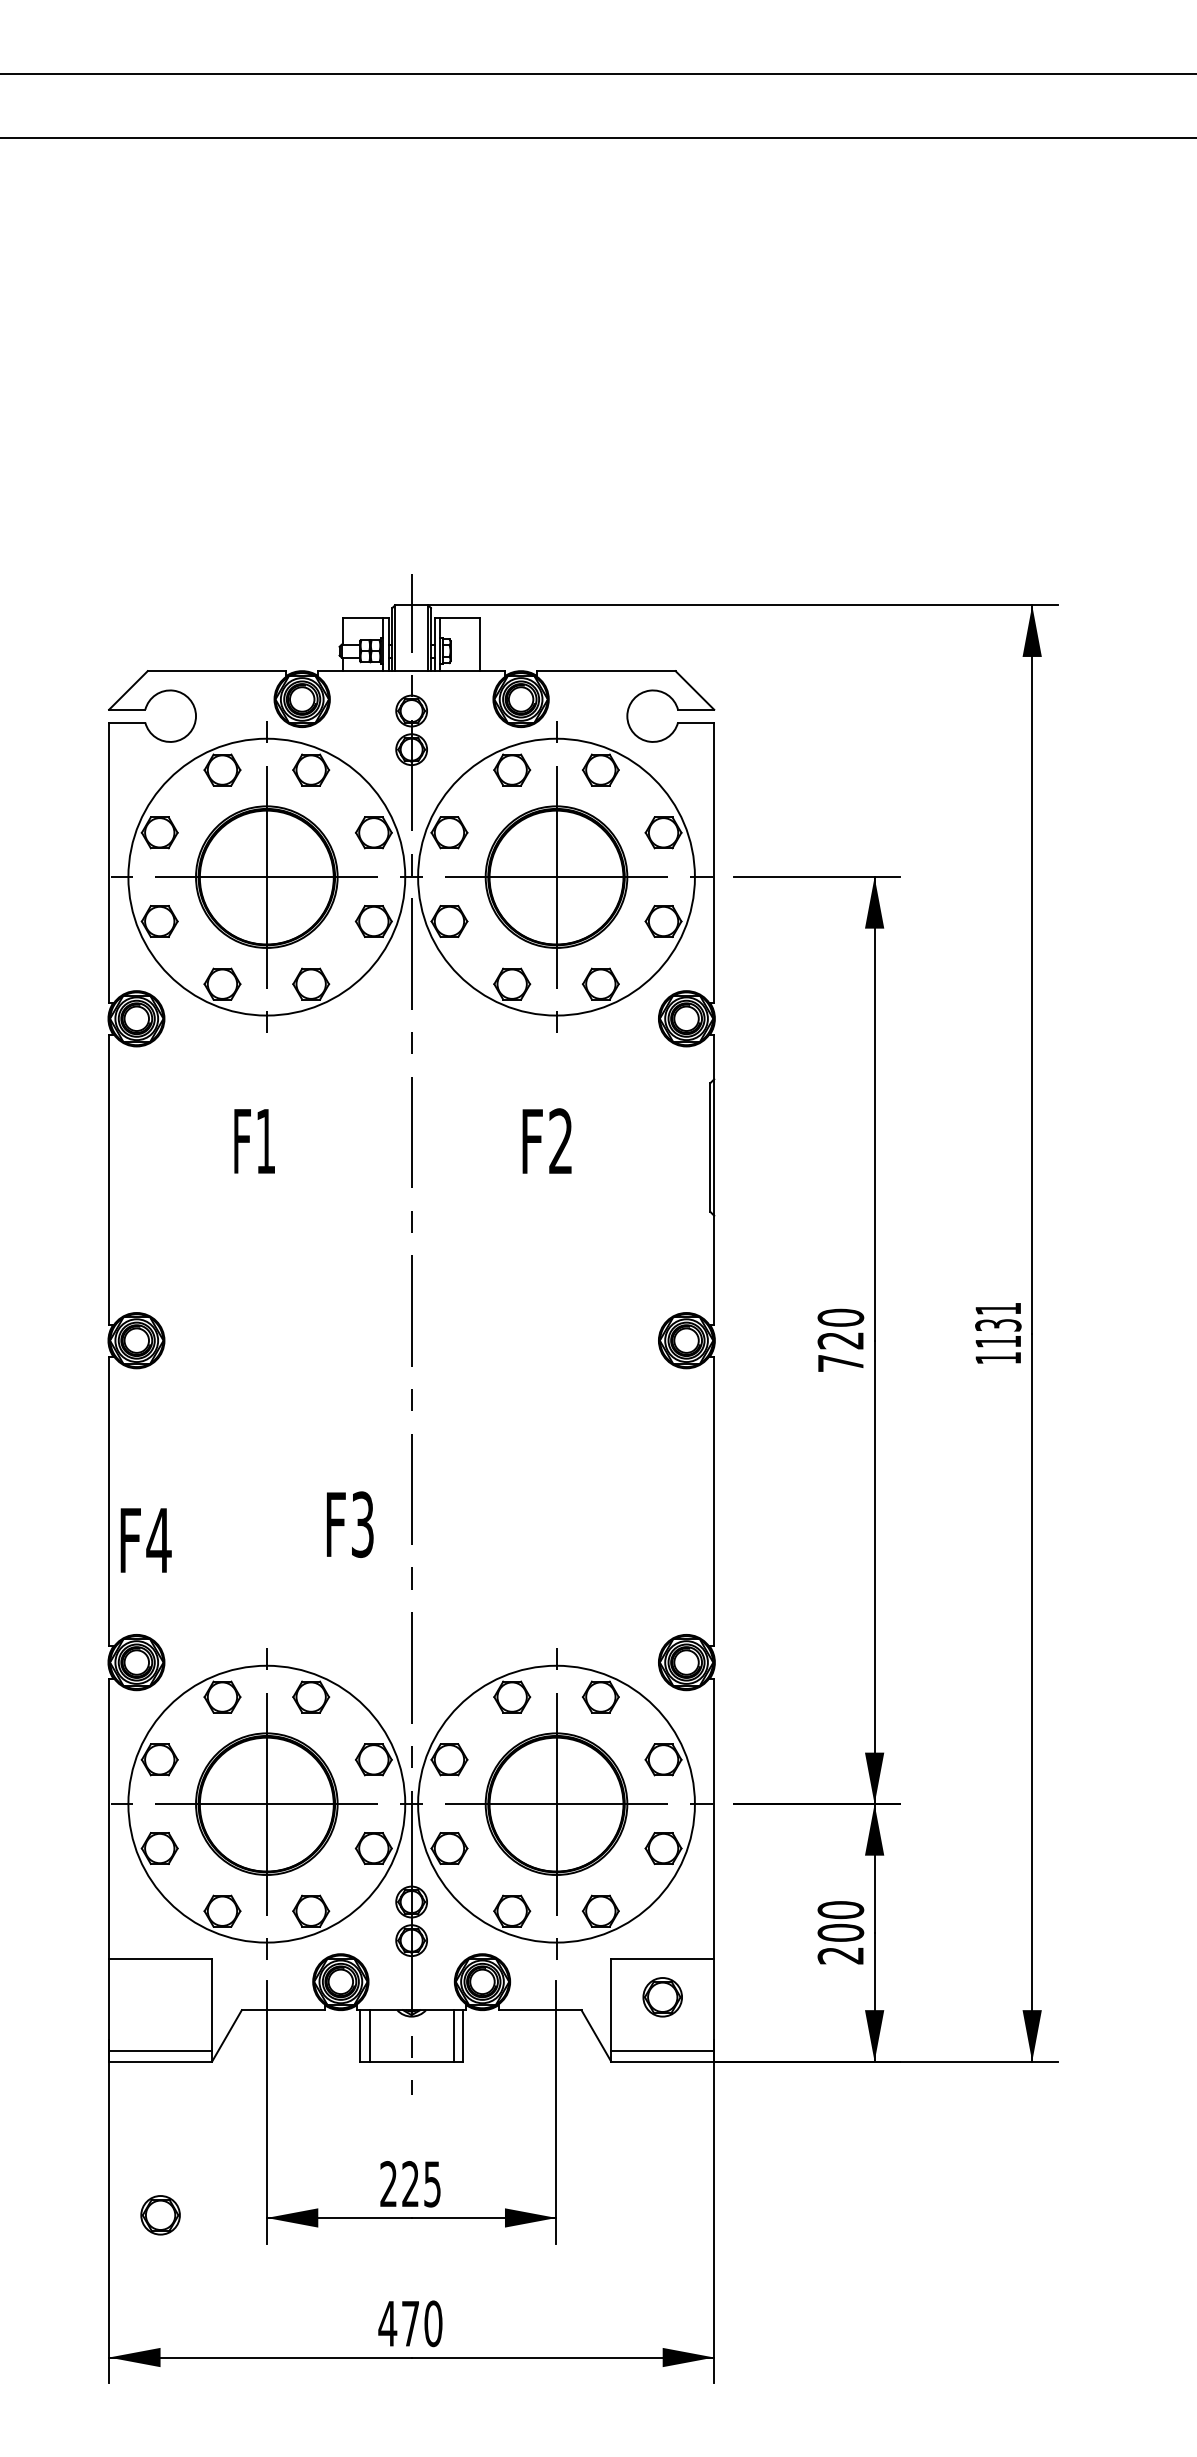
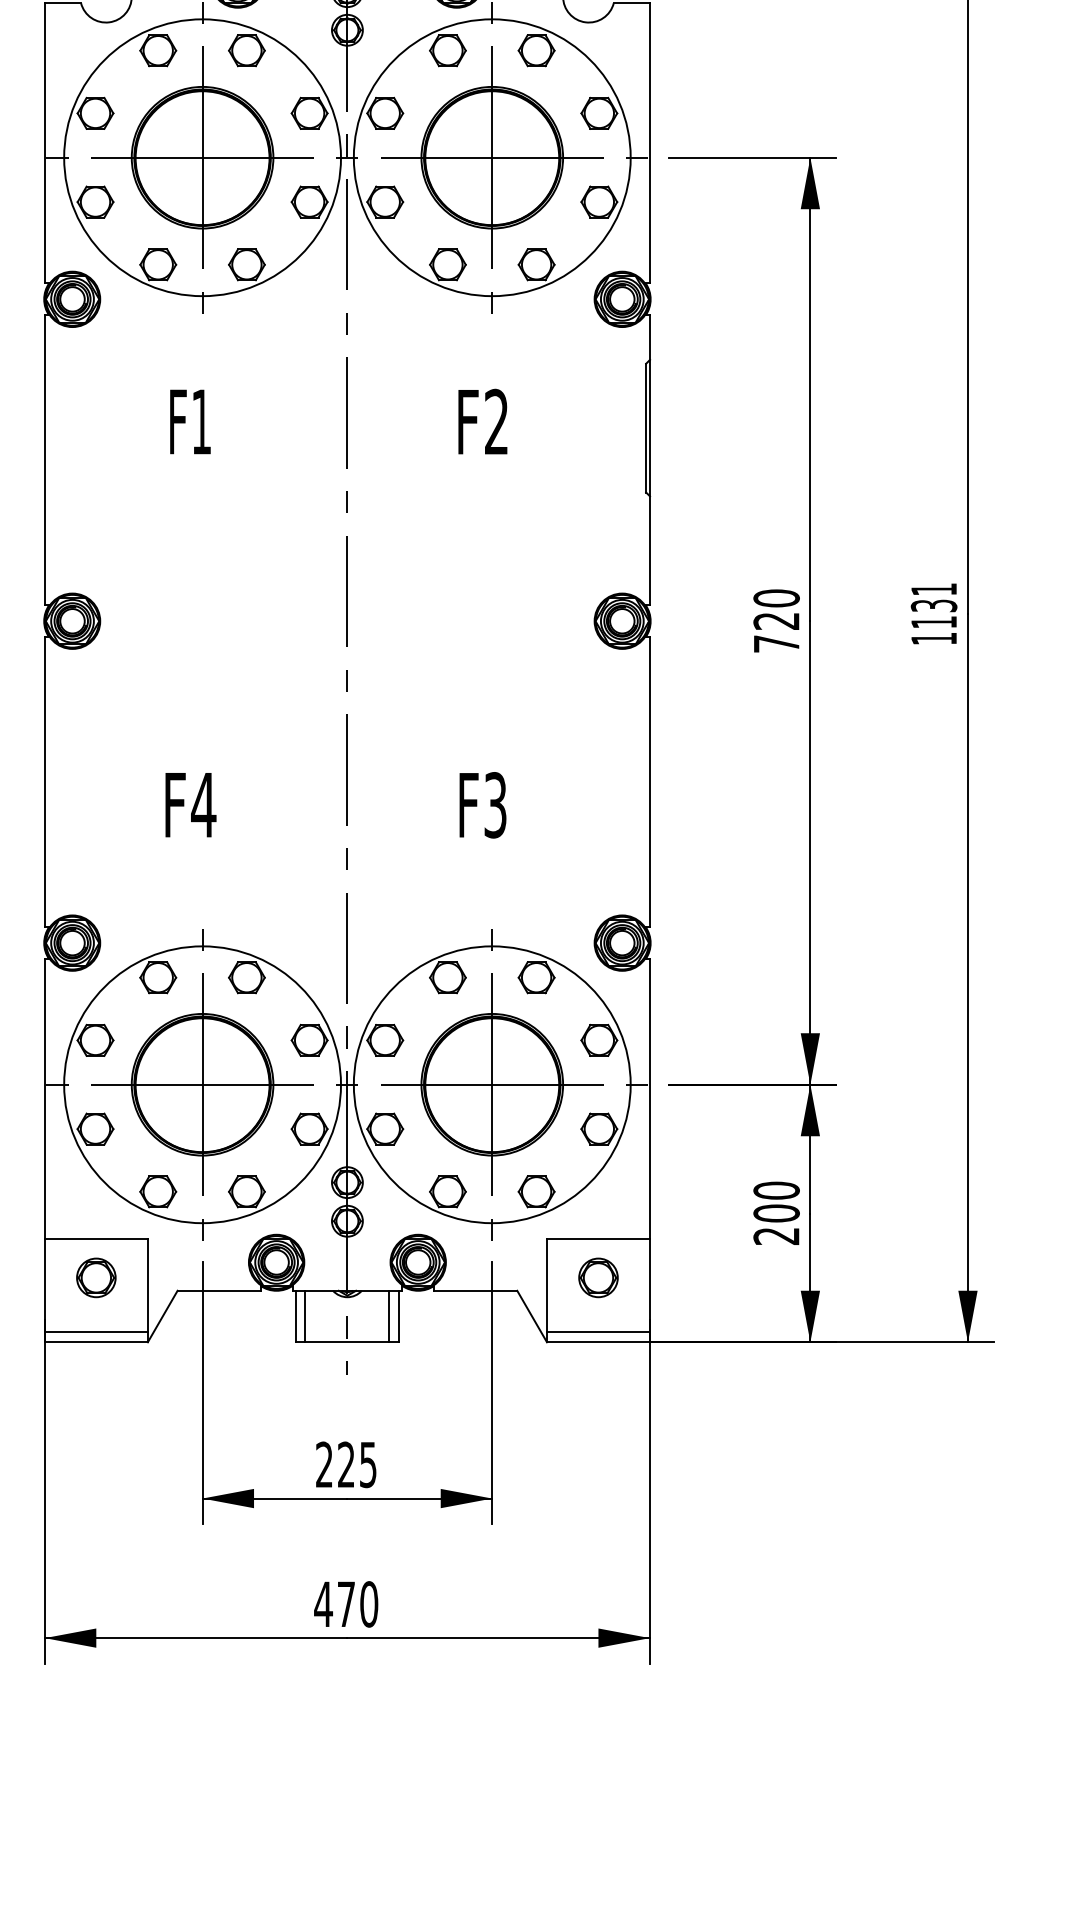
text: (350, 1524) -> (483, 805), moved
text: (145, 1540) -> (190, 805), moved
part: (160, 2215) -> (96, 1278), moved

